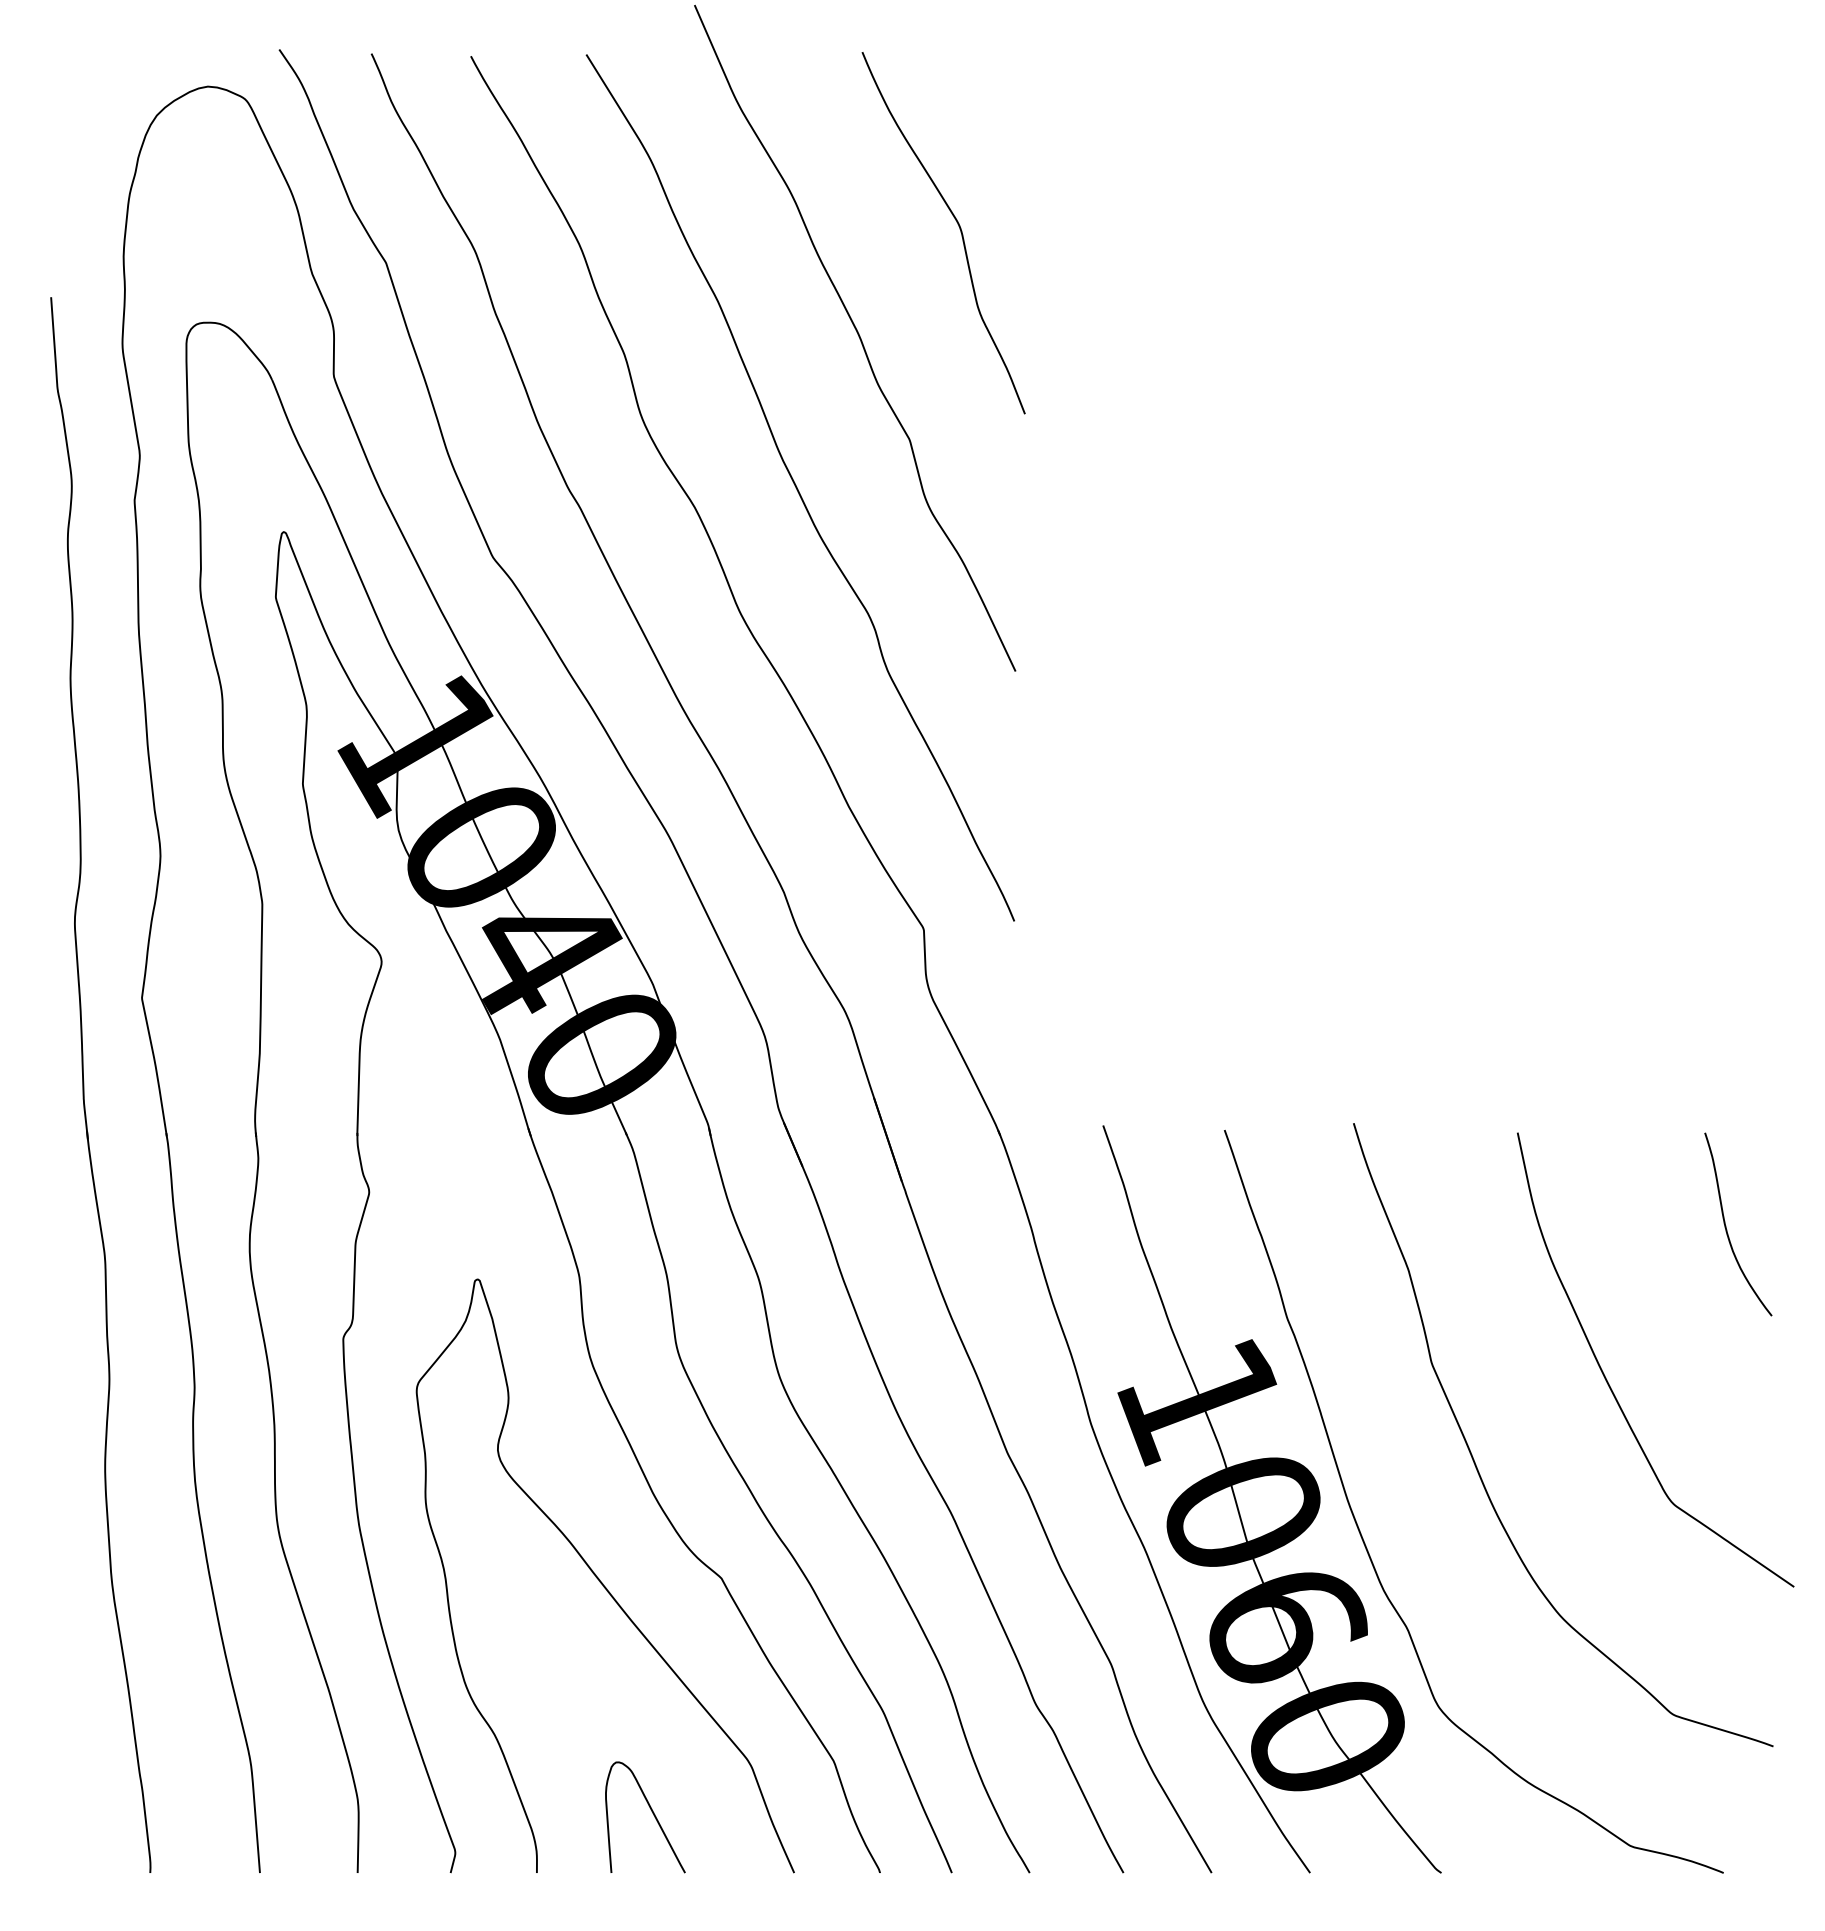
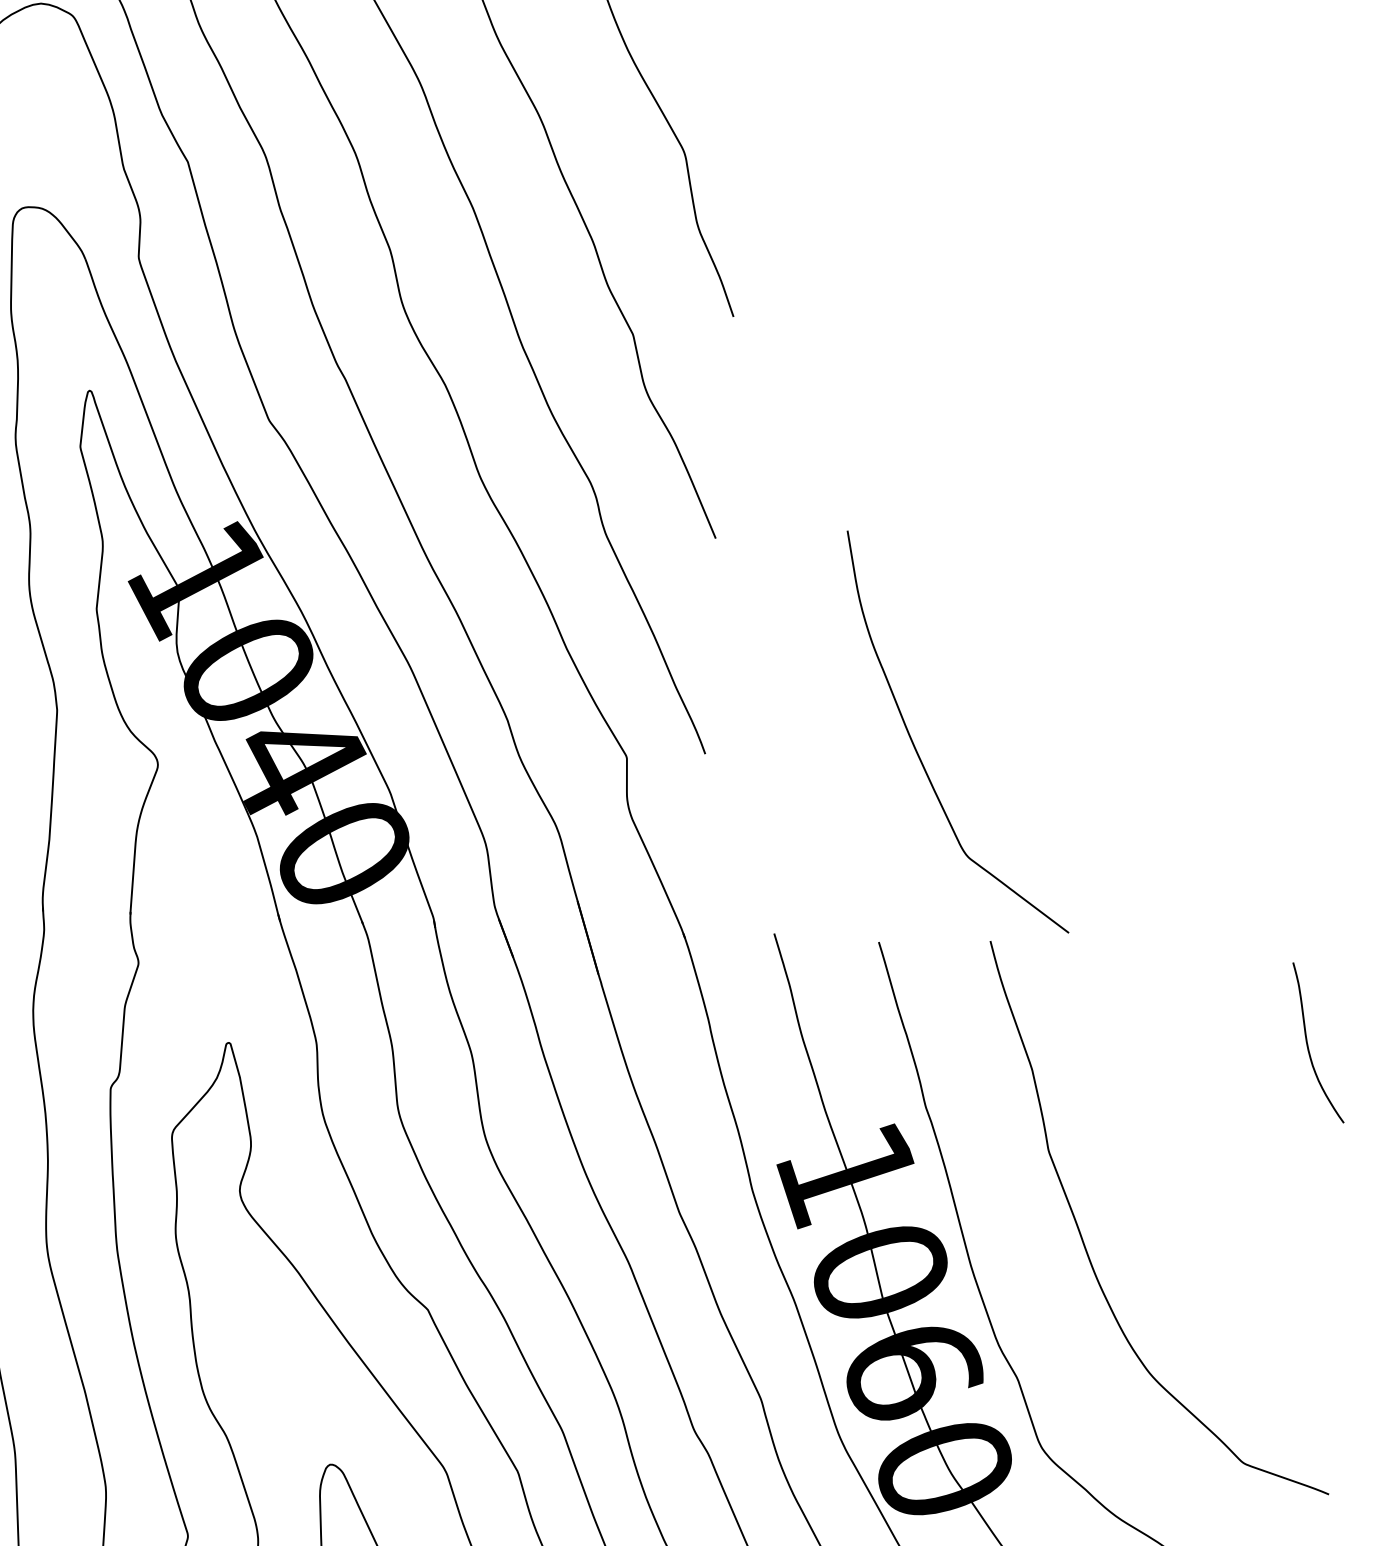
curve: (1609, 1383) -> (917, 750), moved

